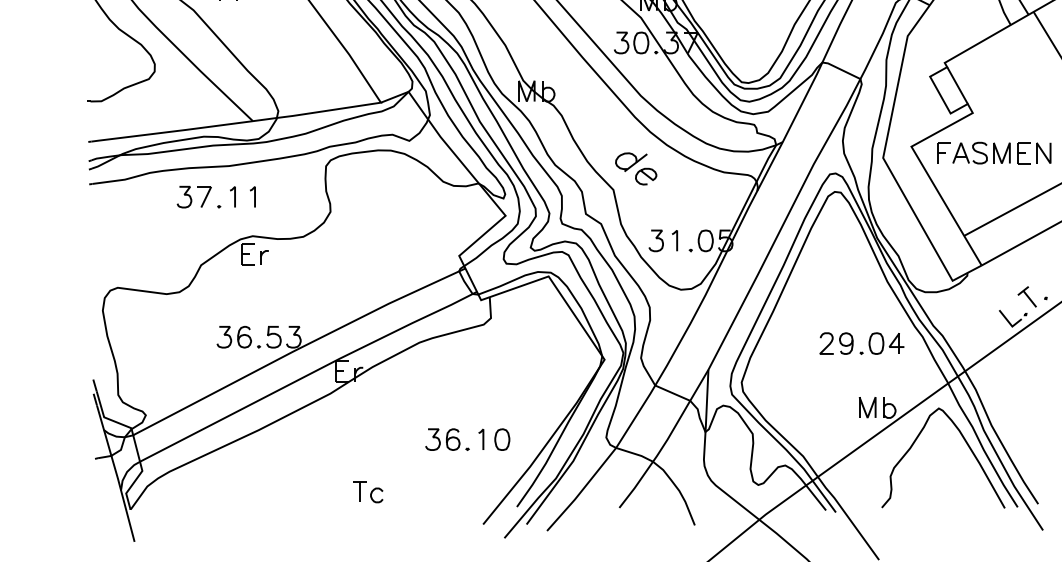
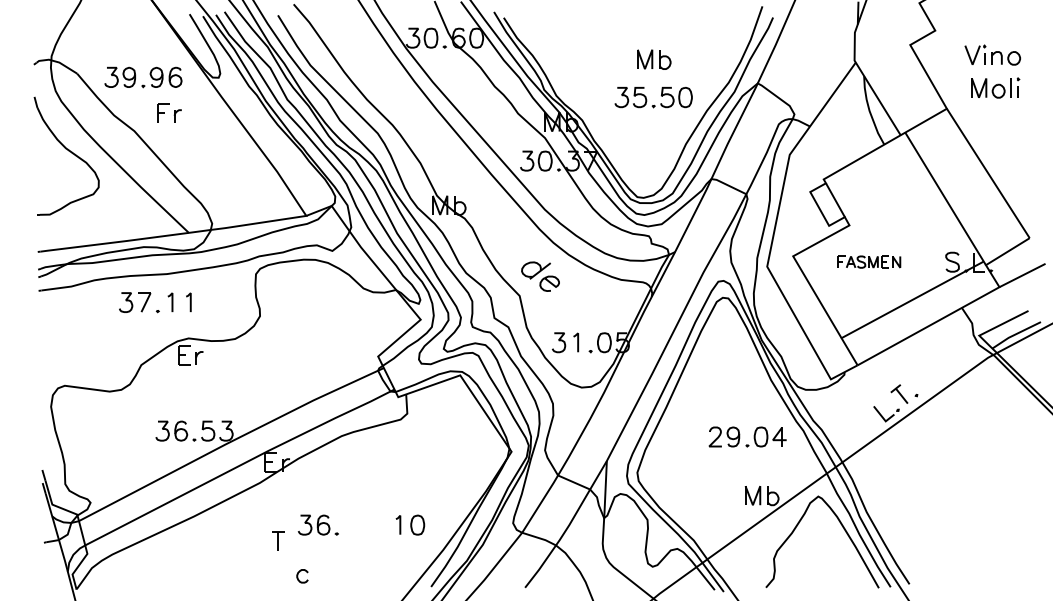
part: (994, 152) -> (869, 261), size x0.6
part: (446, 438) -> (317, 524), moved
part: (360, 491) -> (278, 540), moved

